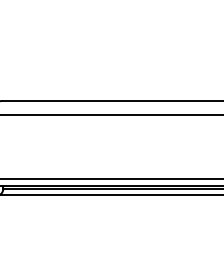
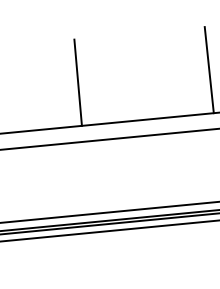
line: (100, 63) -> (78, 83), added
line: (215, 63) -> (208, 70), added

